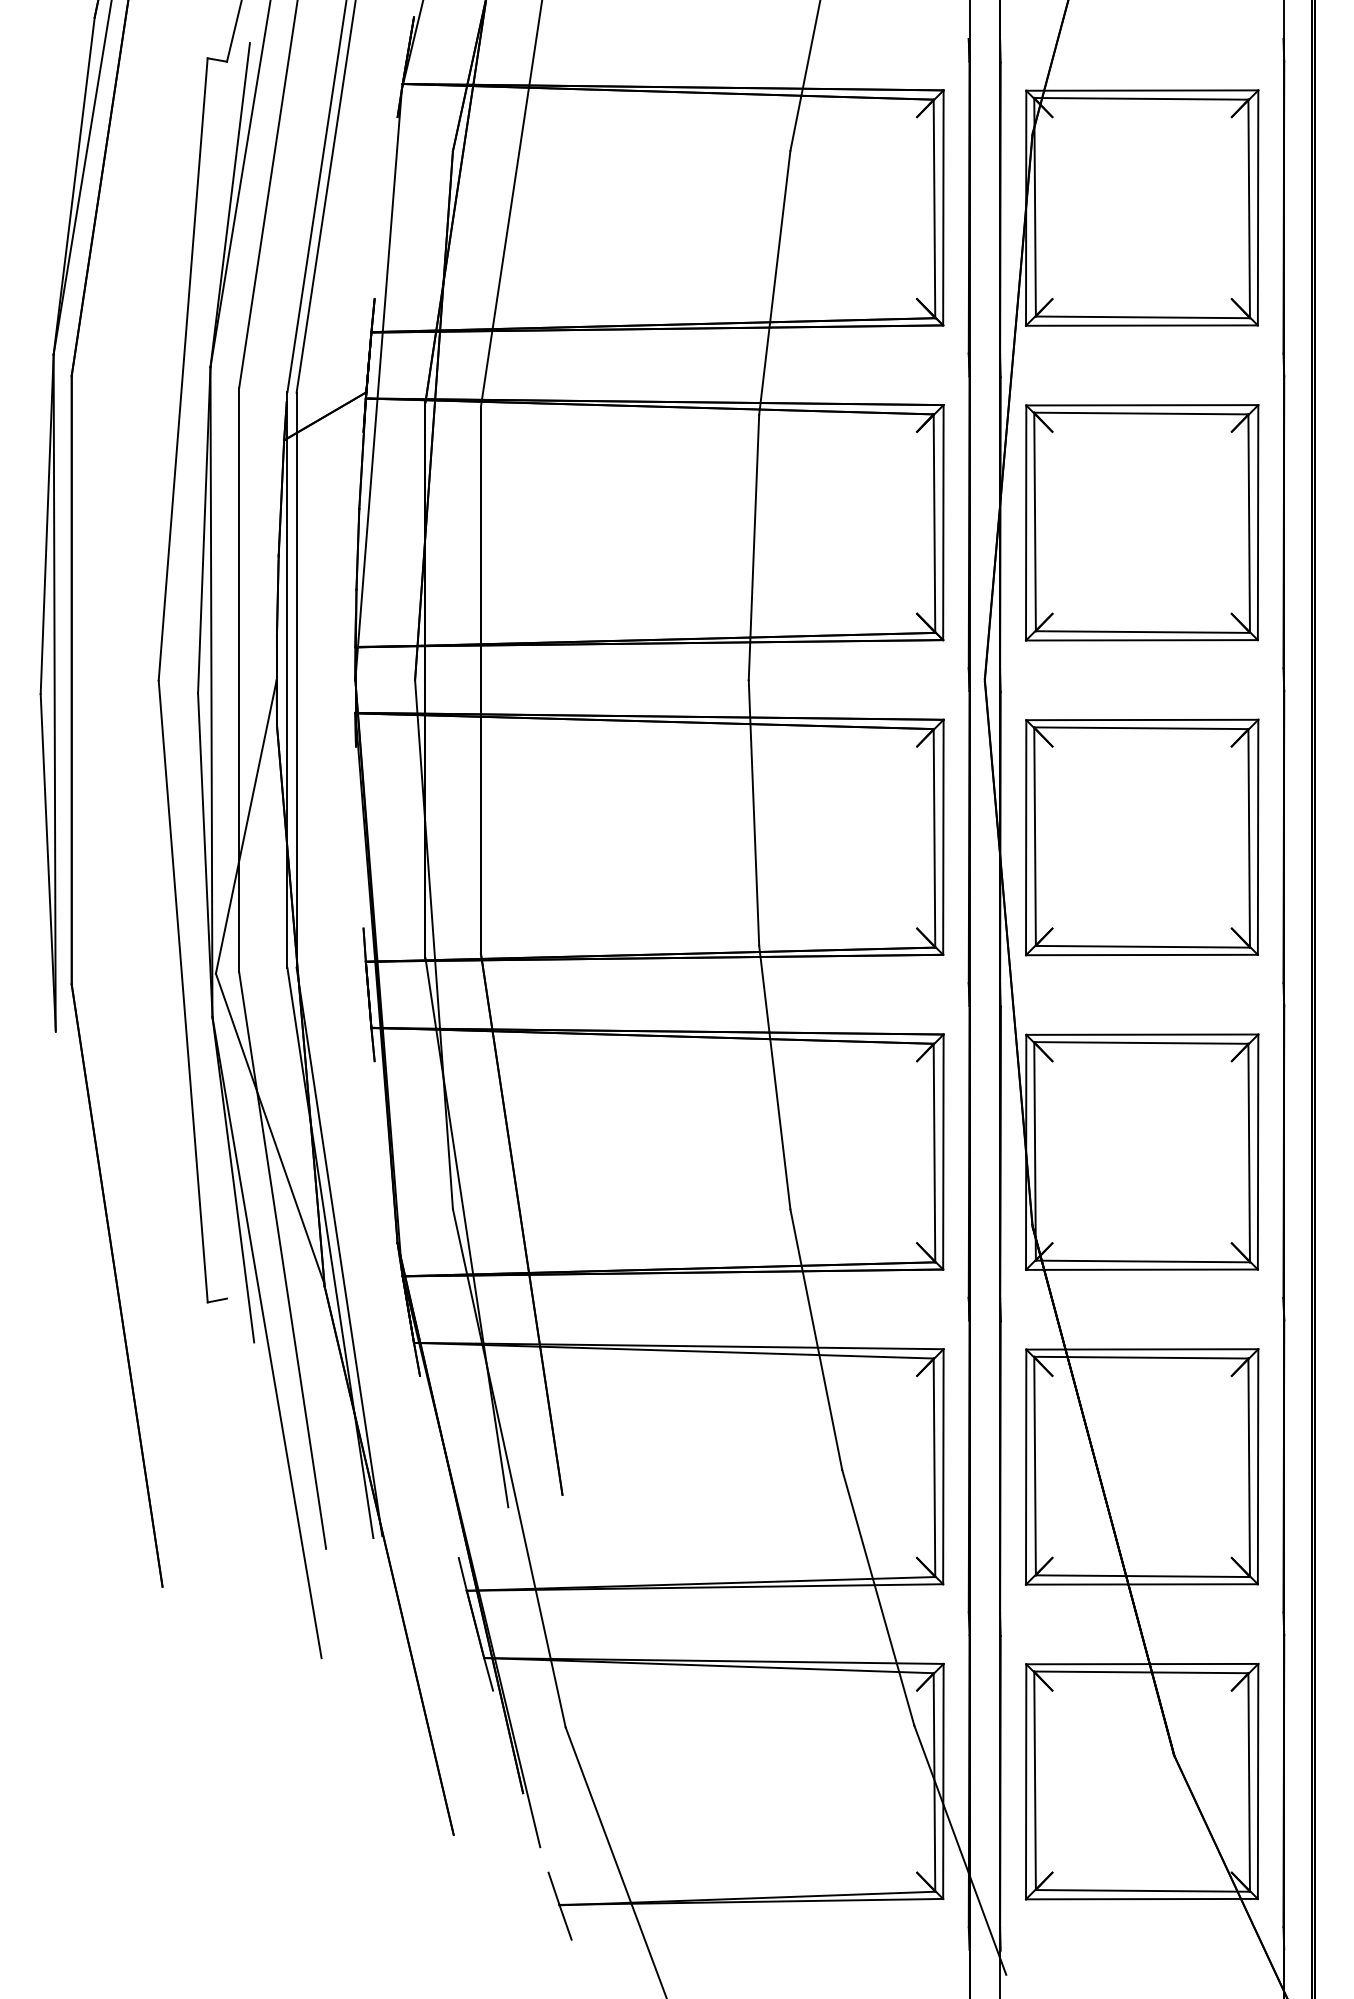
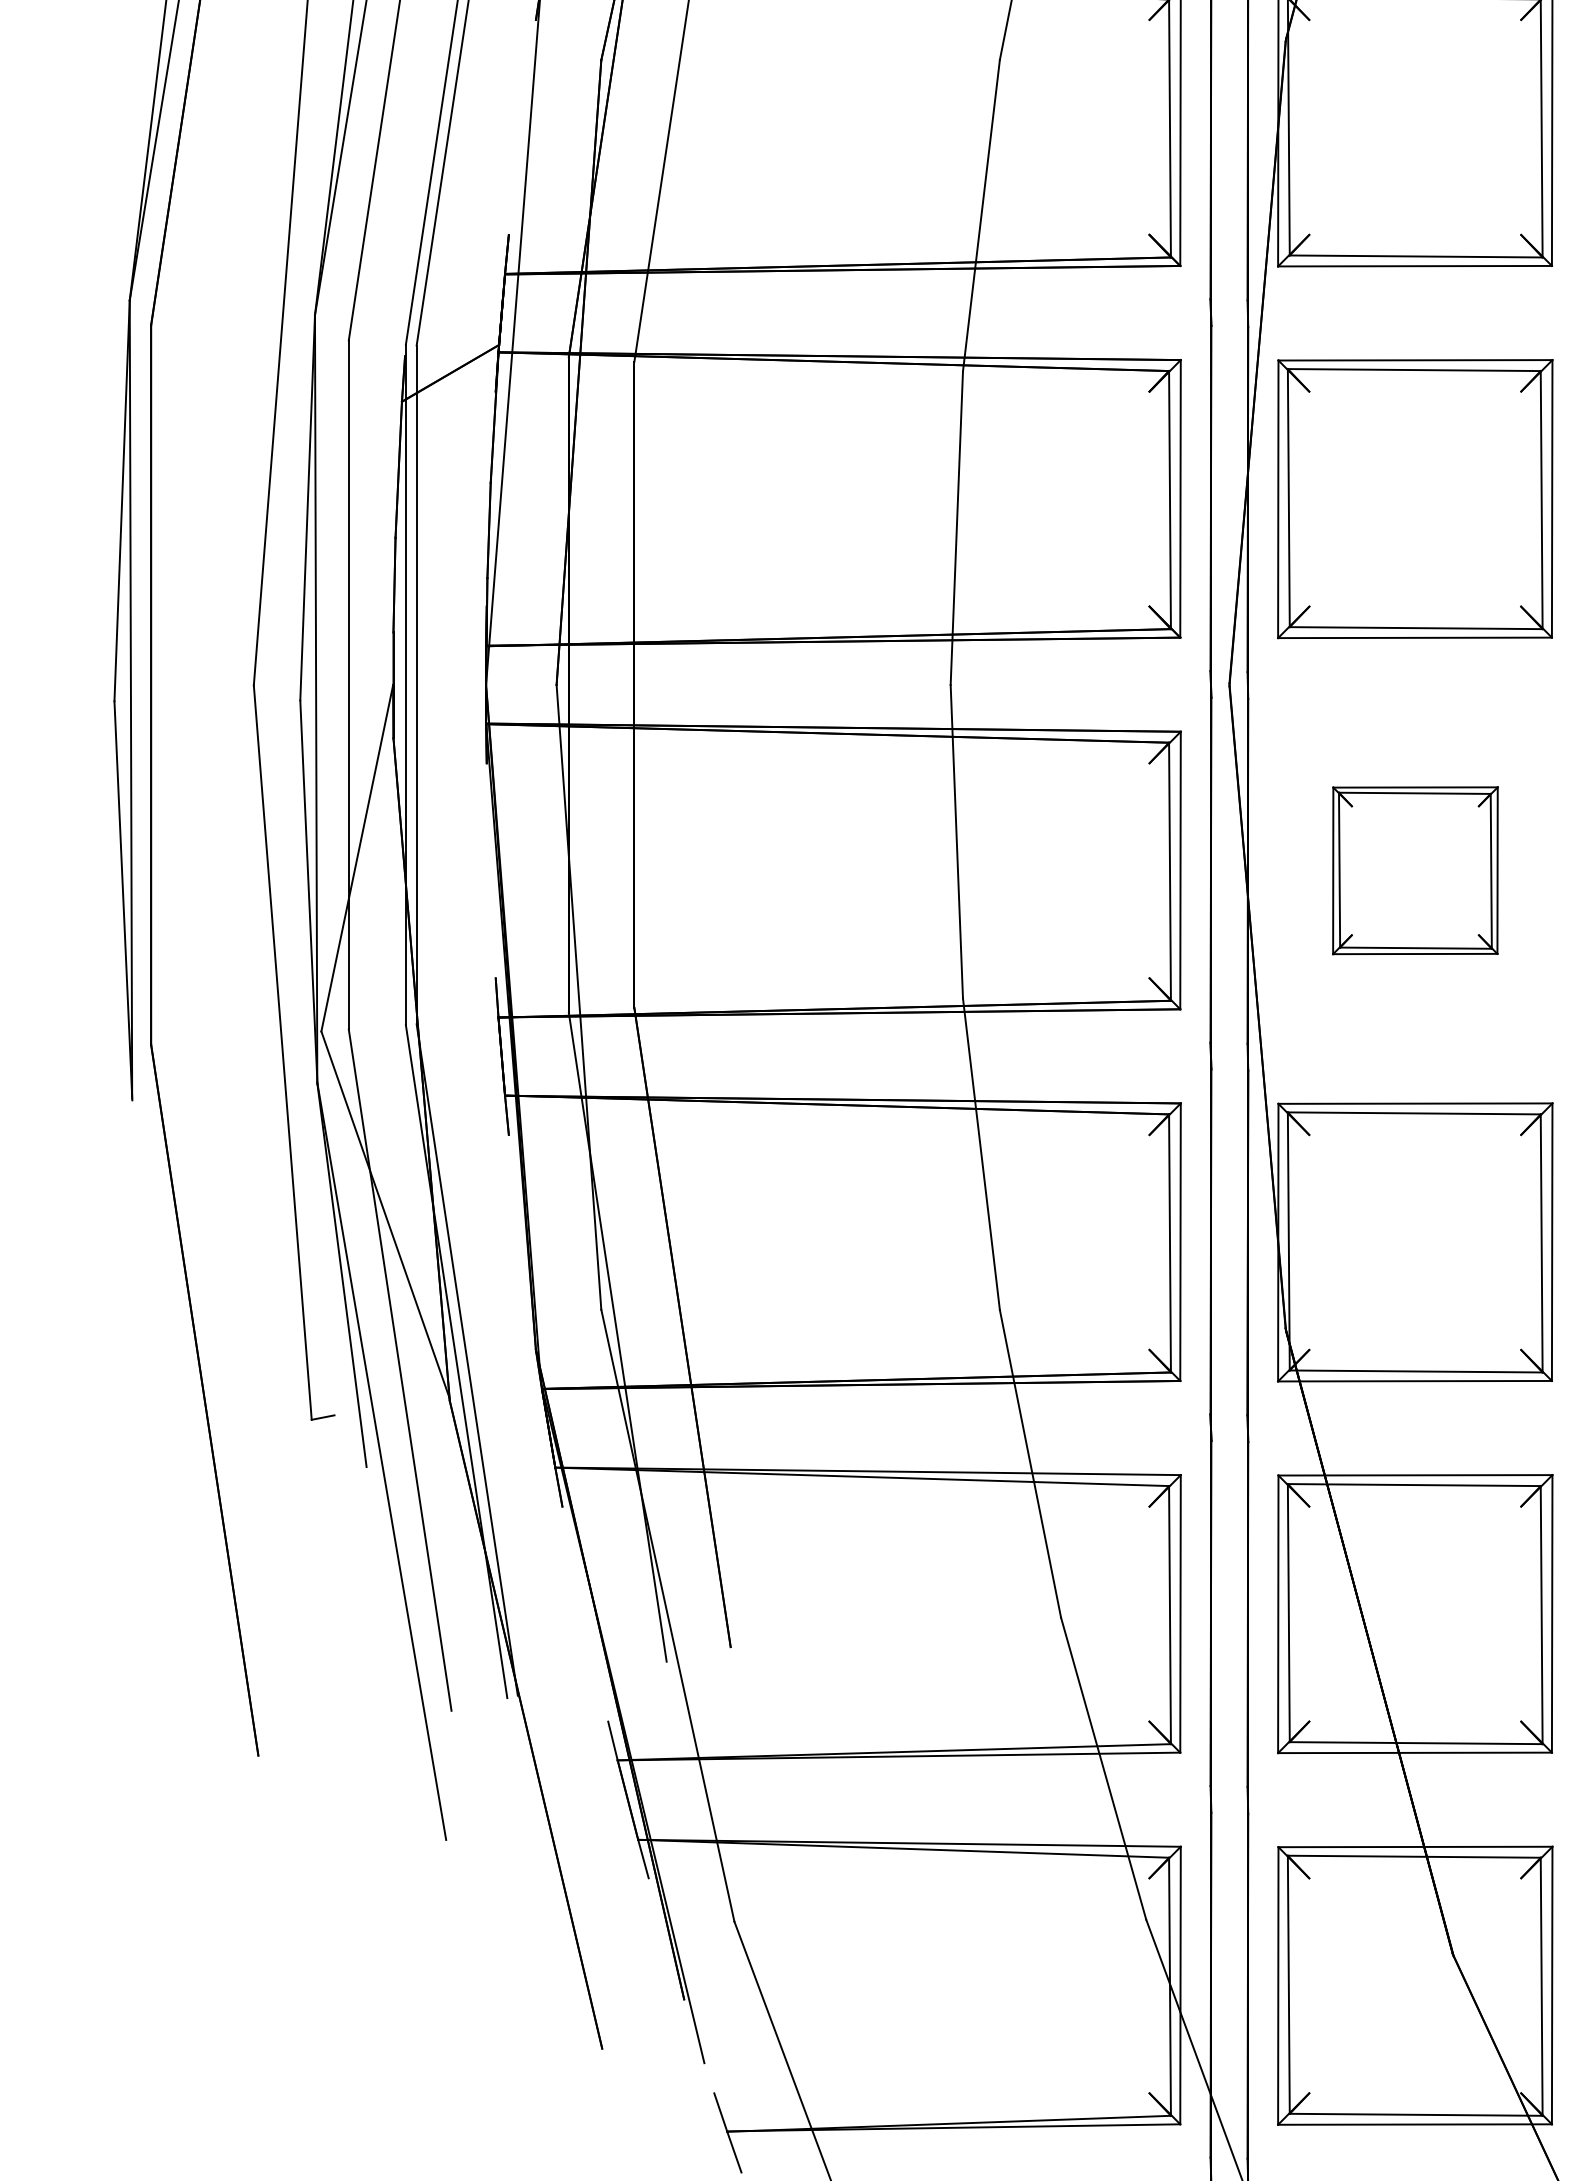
part: (1142, 837) -> (1415, 870), size x0.6

